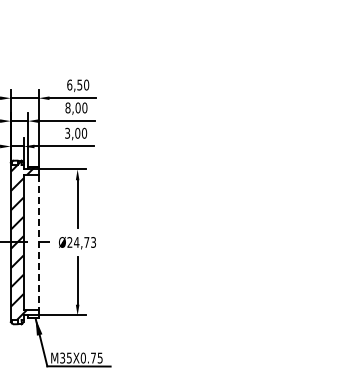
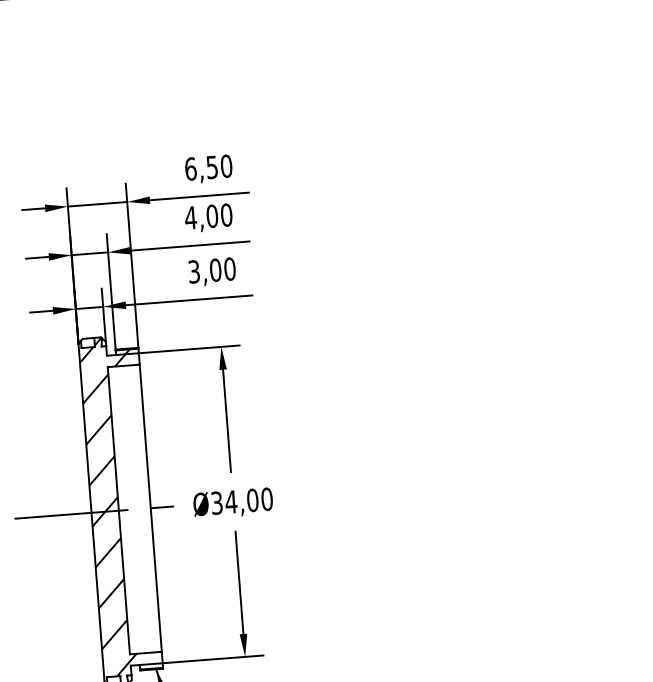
text: (67, 107) -> (189, 217), 8,00 -> 4,00
line: (38, 242) -> (150, 508), dashed -> solid
text: (81, 242) -> (241, 501), Ø24,73 -> Ø34,00

